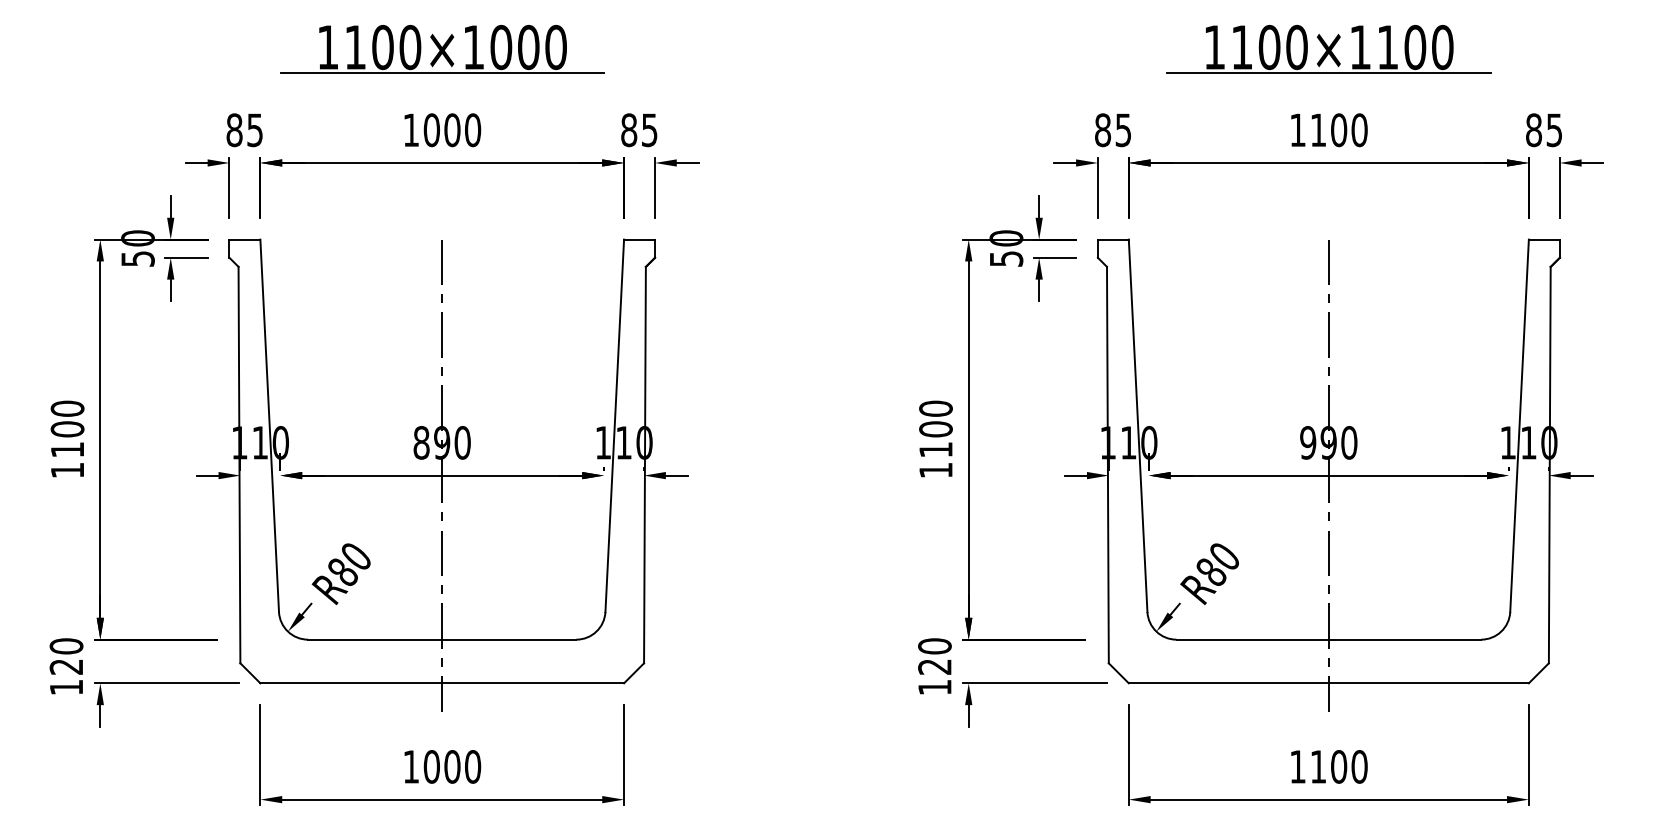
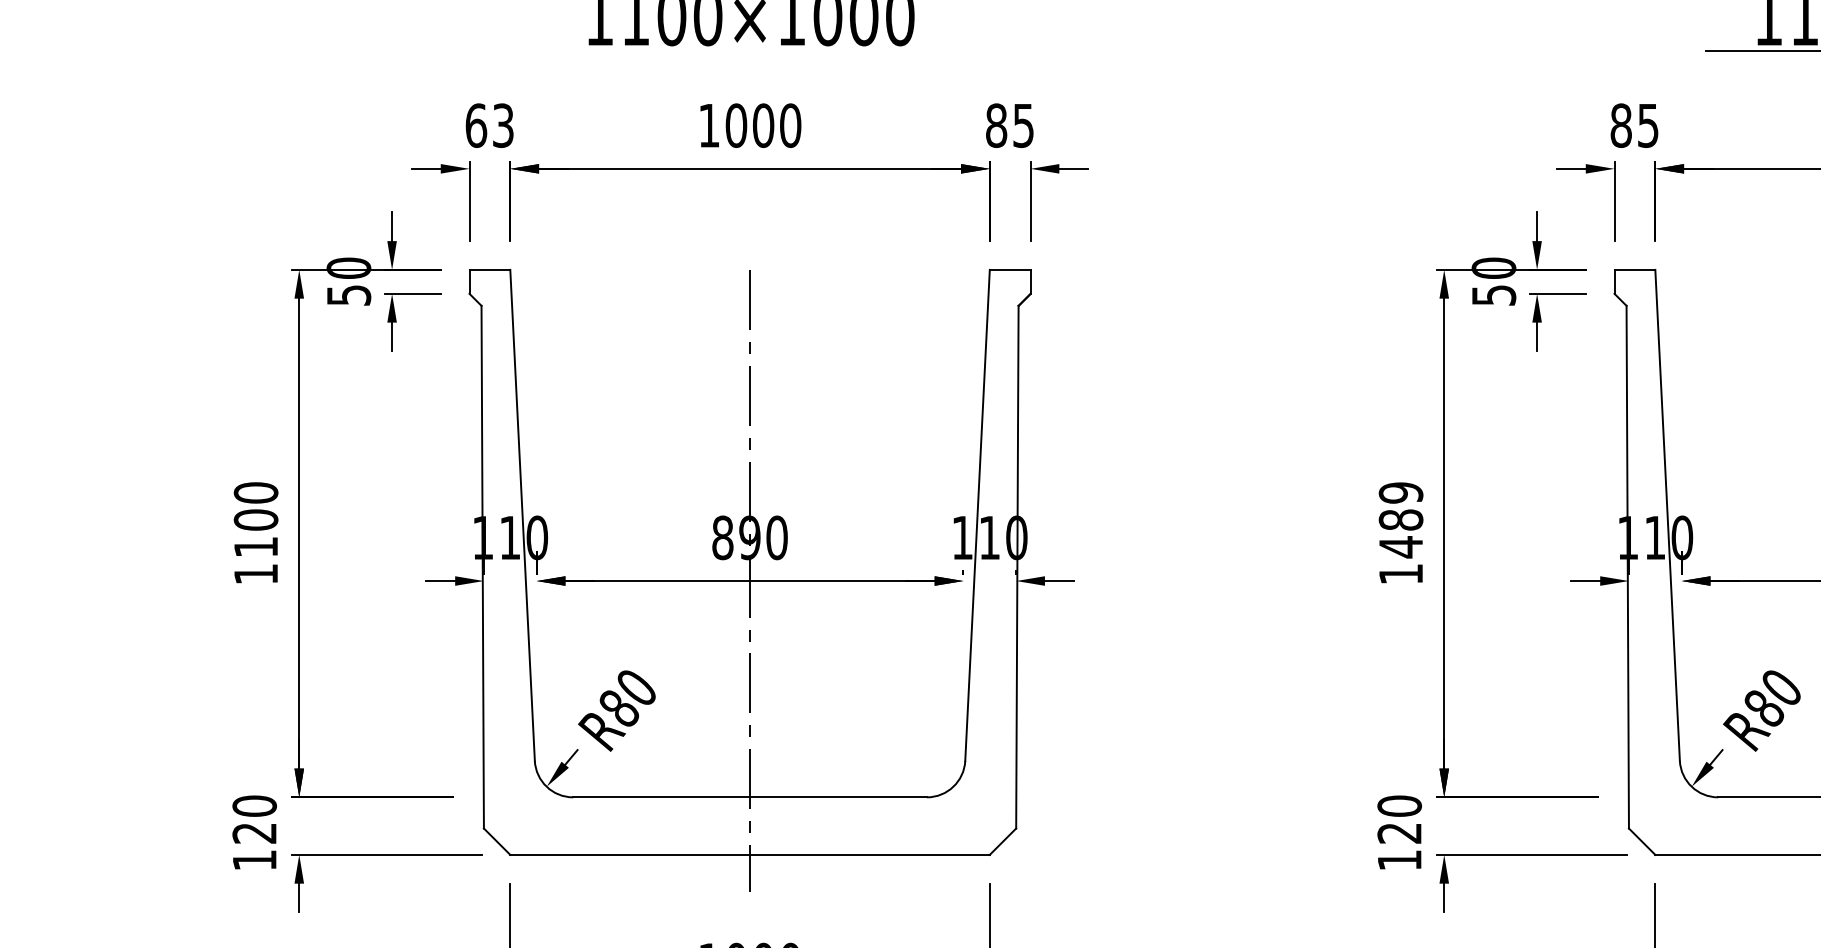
line: (442, 73) -> (750, 50), removed
text: (244, 130) -> (489, 126), 85 -> 63
text: (935, 429) -> (1400, 520), 1100 -> 1489

